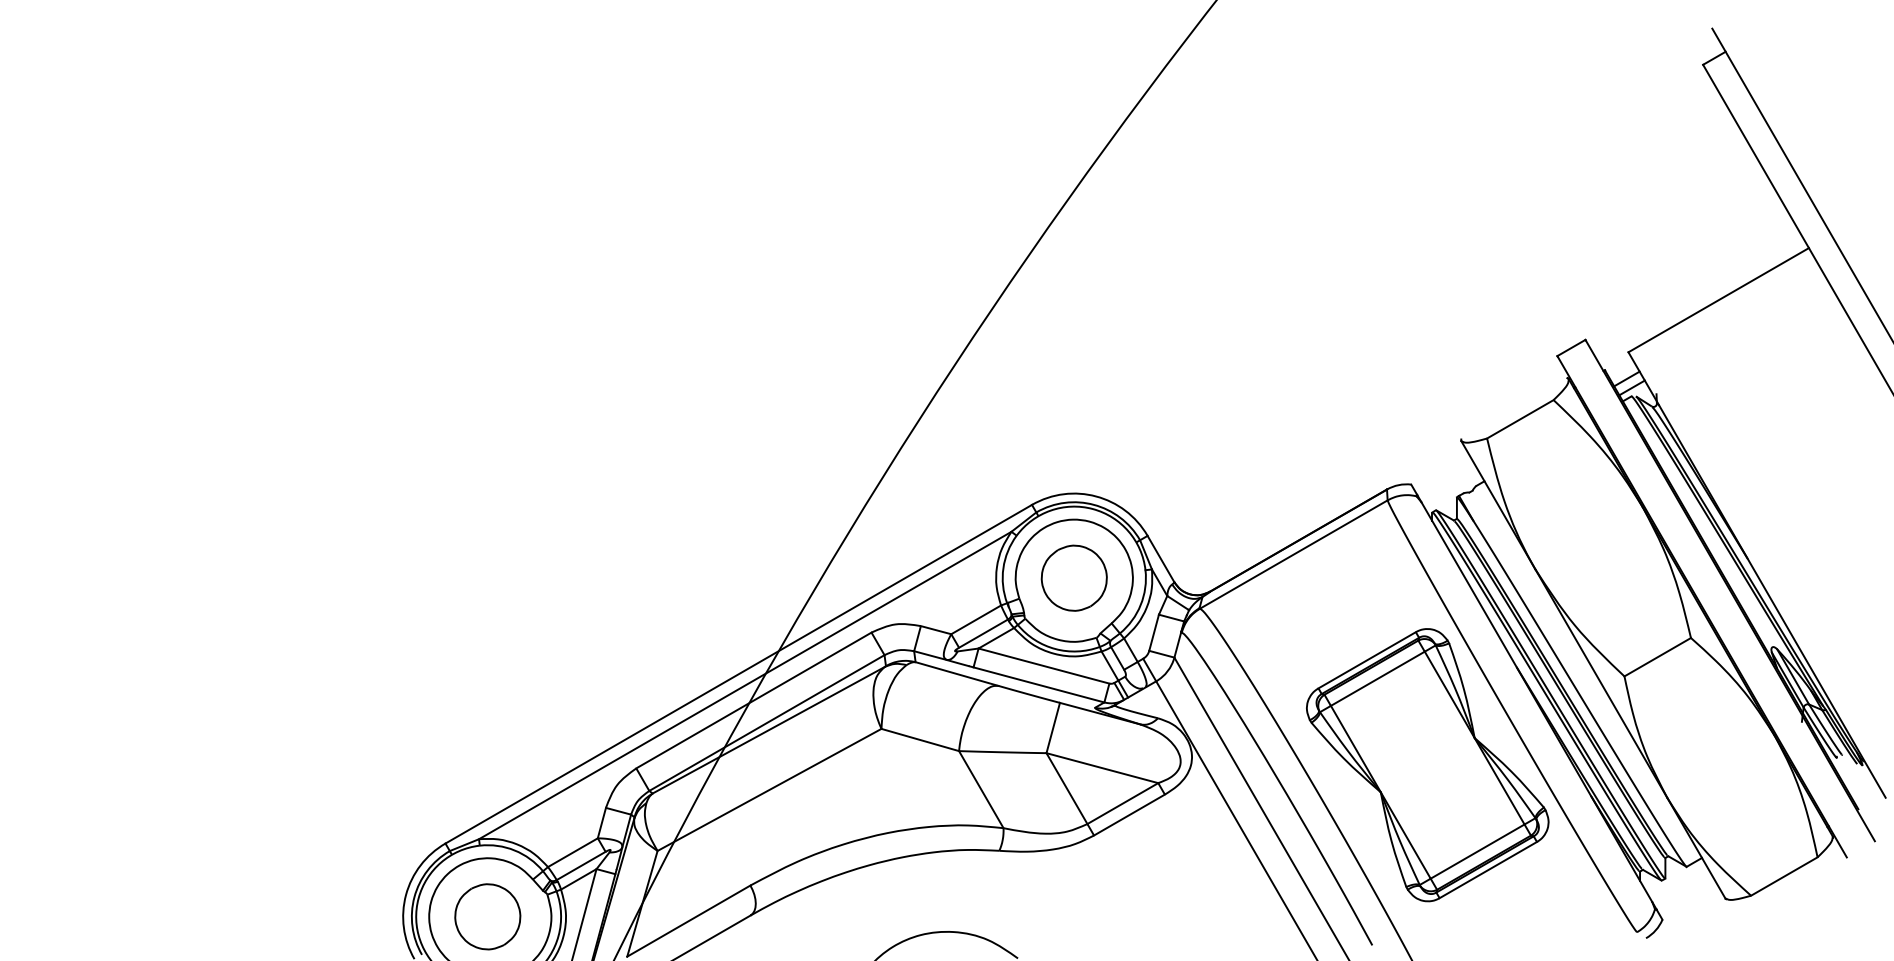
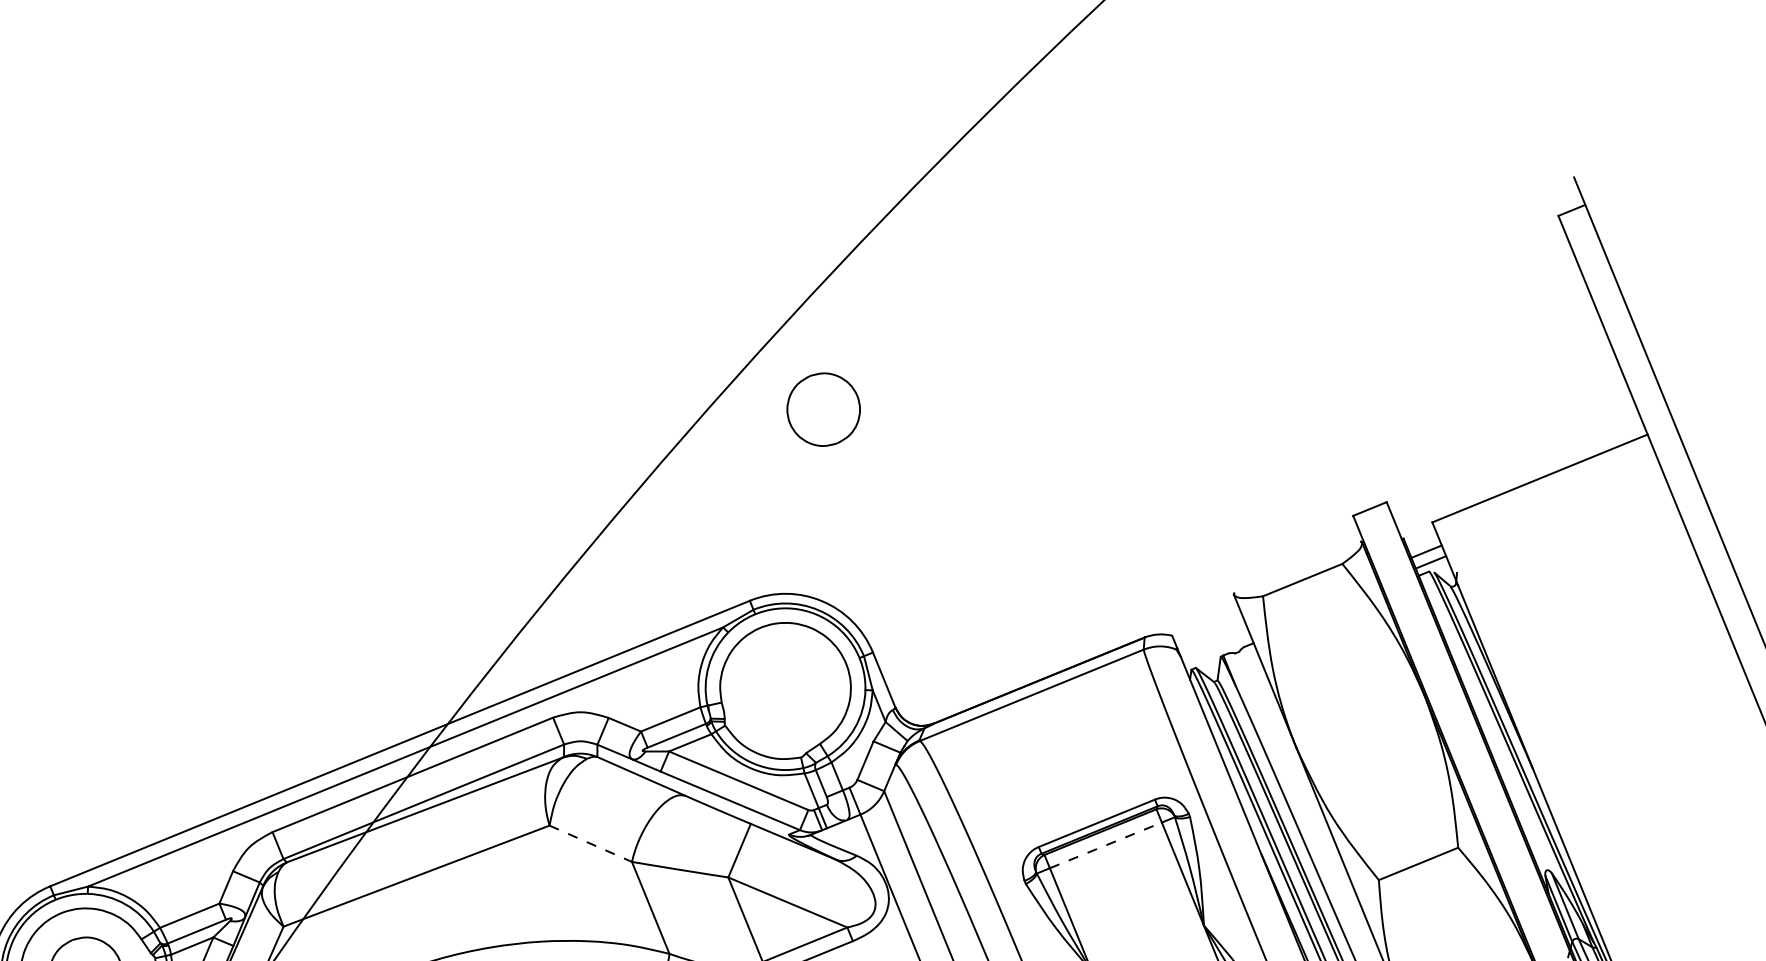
part: (1073, 577) -> (822, 408), moved
line: (1378, 678) -> (1106, 845), solid -> dashed
line: (920, 740) -> (590, 844), solid -> dashed

